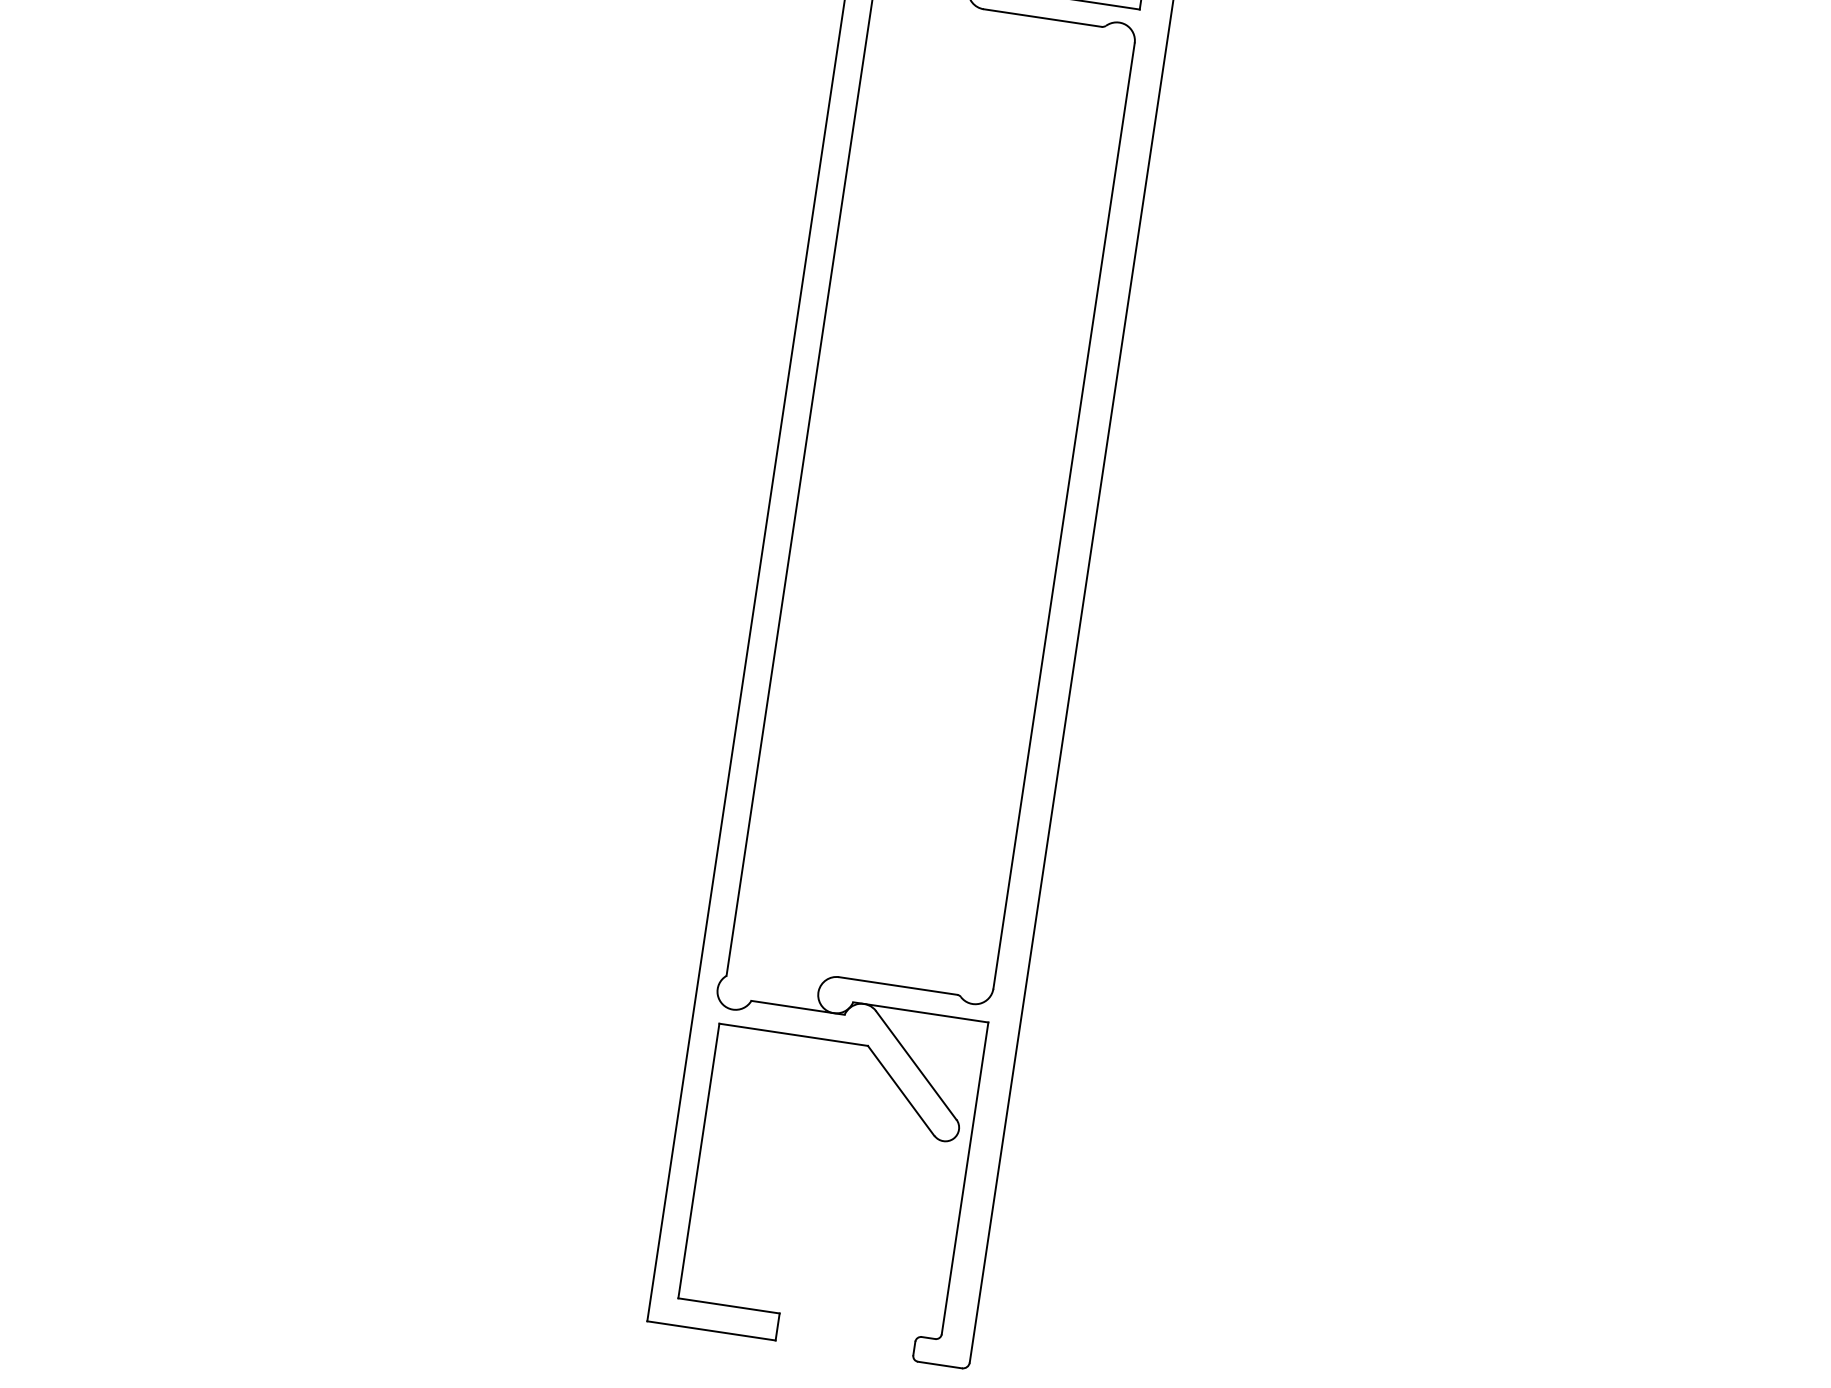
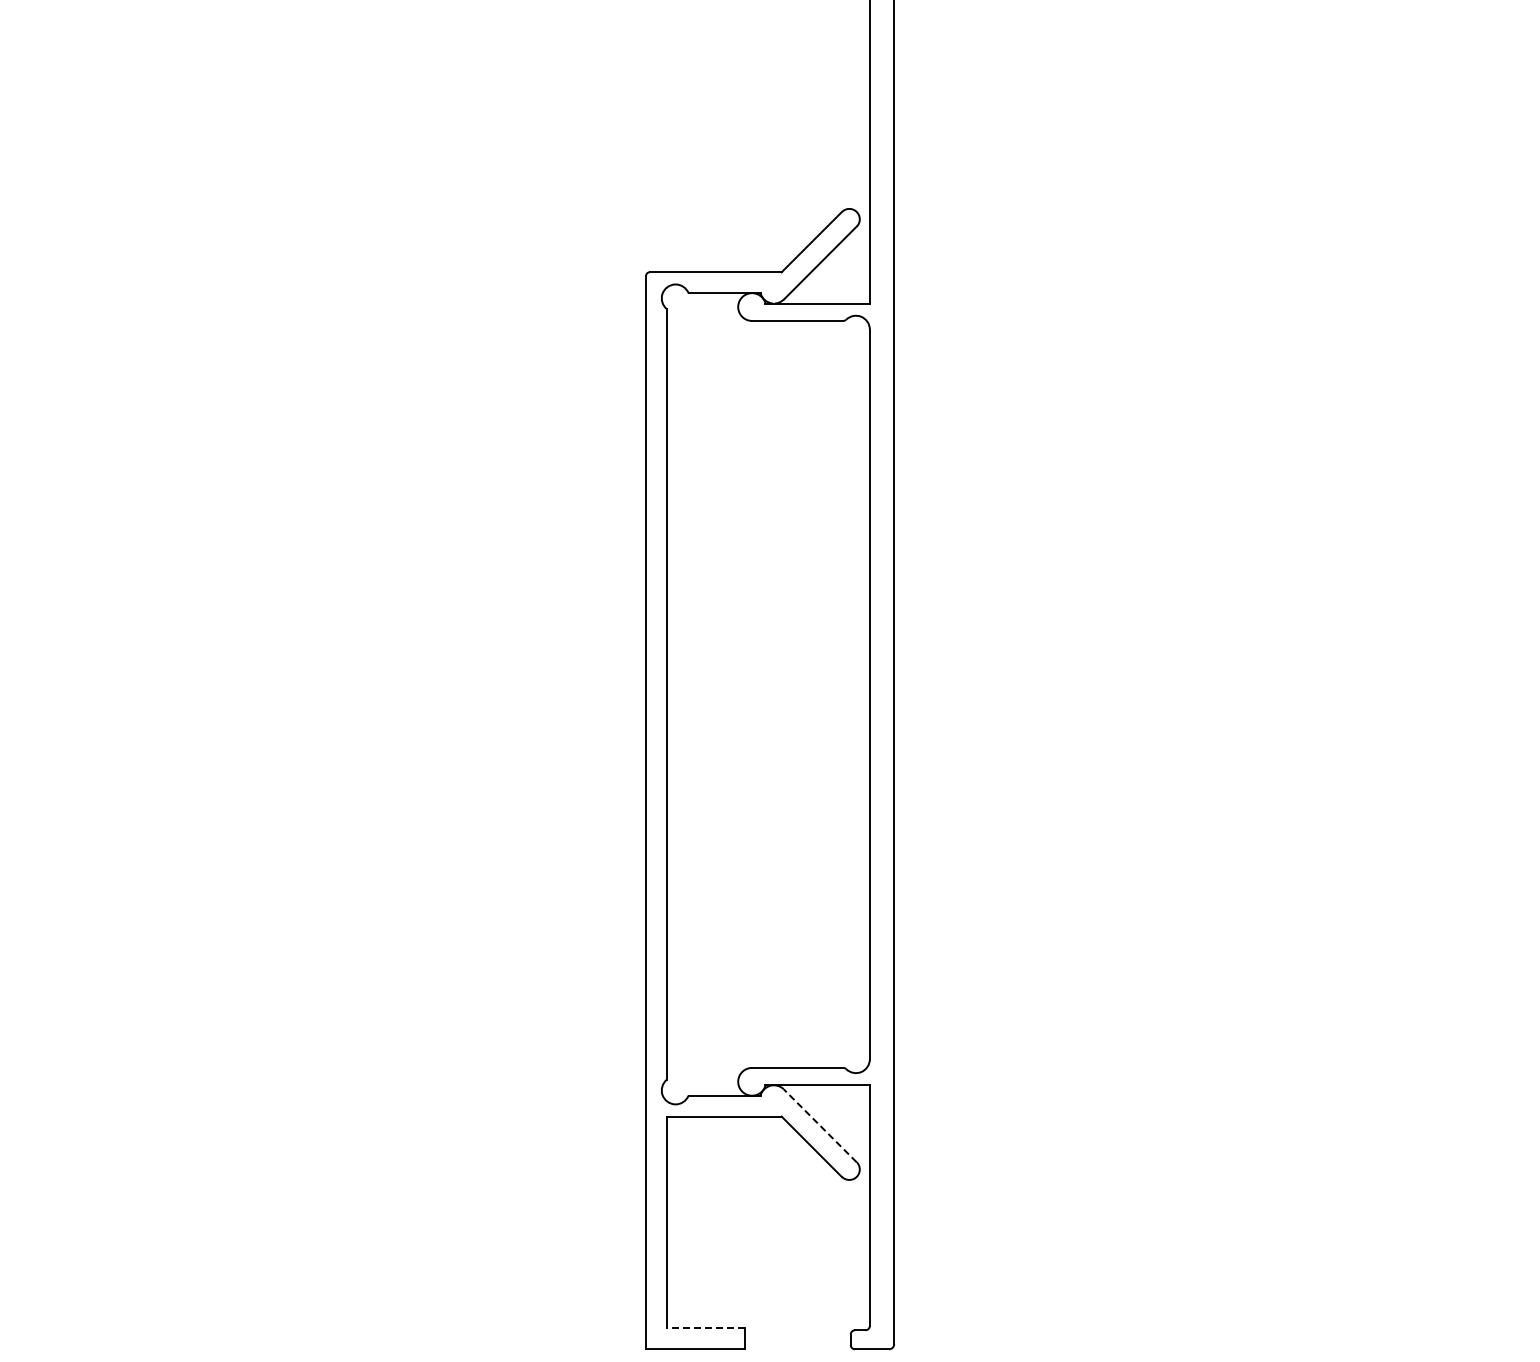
line: (915, 1064) -> (819, 1125), solid -> dashed
line: (728, 1305) -> (705, 1328), solid -> dashed

